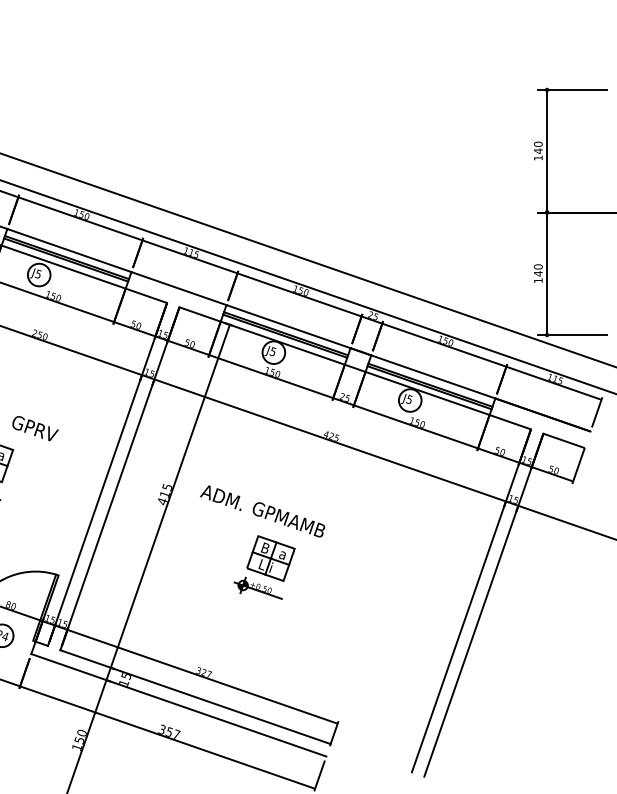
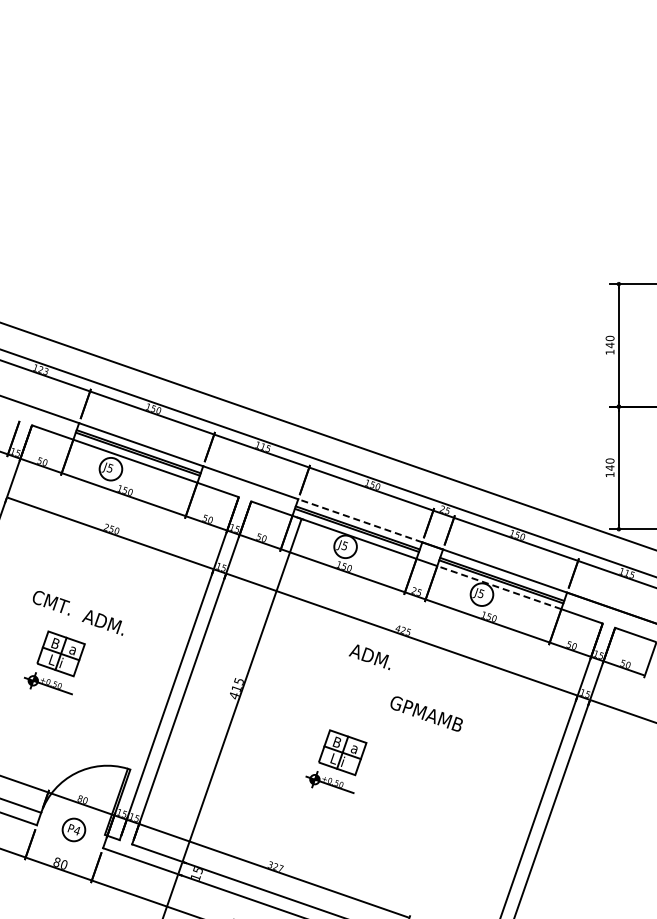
line: (288, 326) -> (360, 520), solid -> dashed
line: (427, 393) -> (499, 587), solid -> dashed
text: (33, 428) -> (105, 622), GPRV -> ADM.
text: (220, 498) -> (369, 657), moved
text: (288, 519) -> (426, 713), moved

